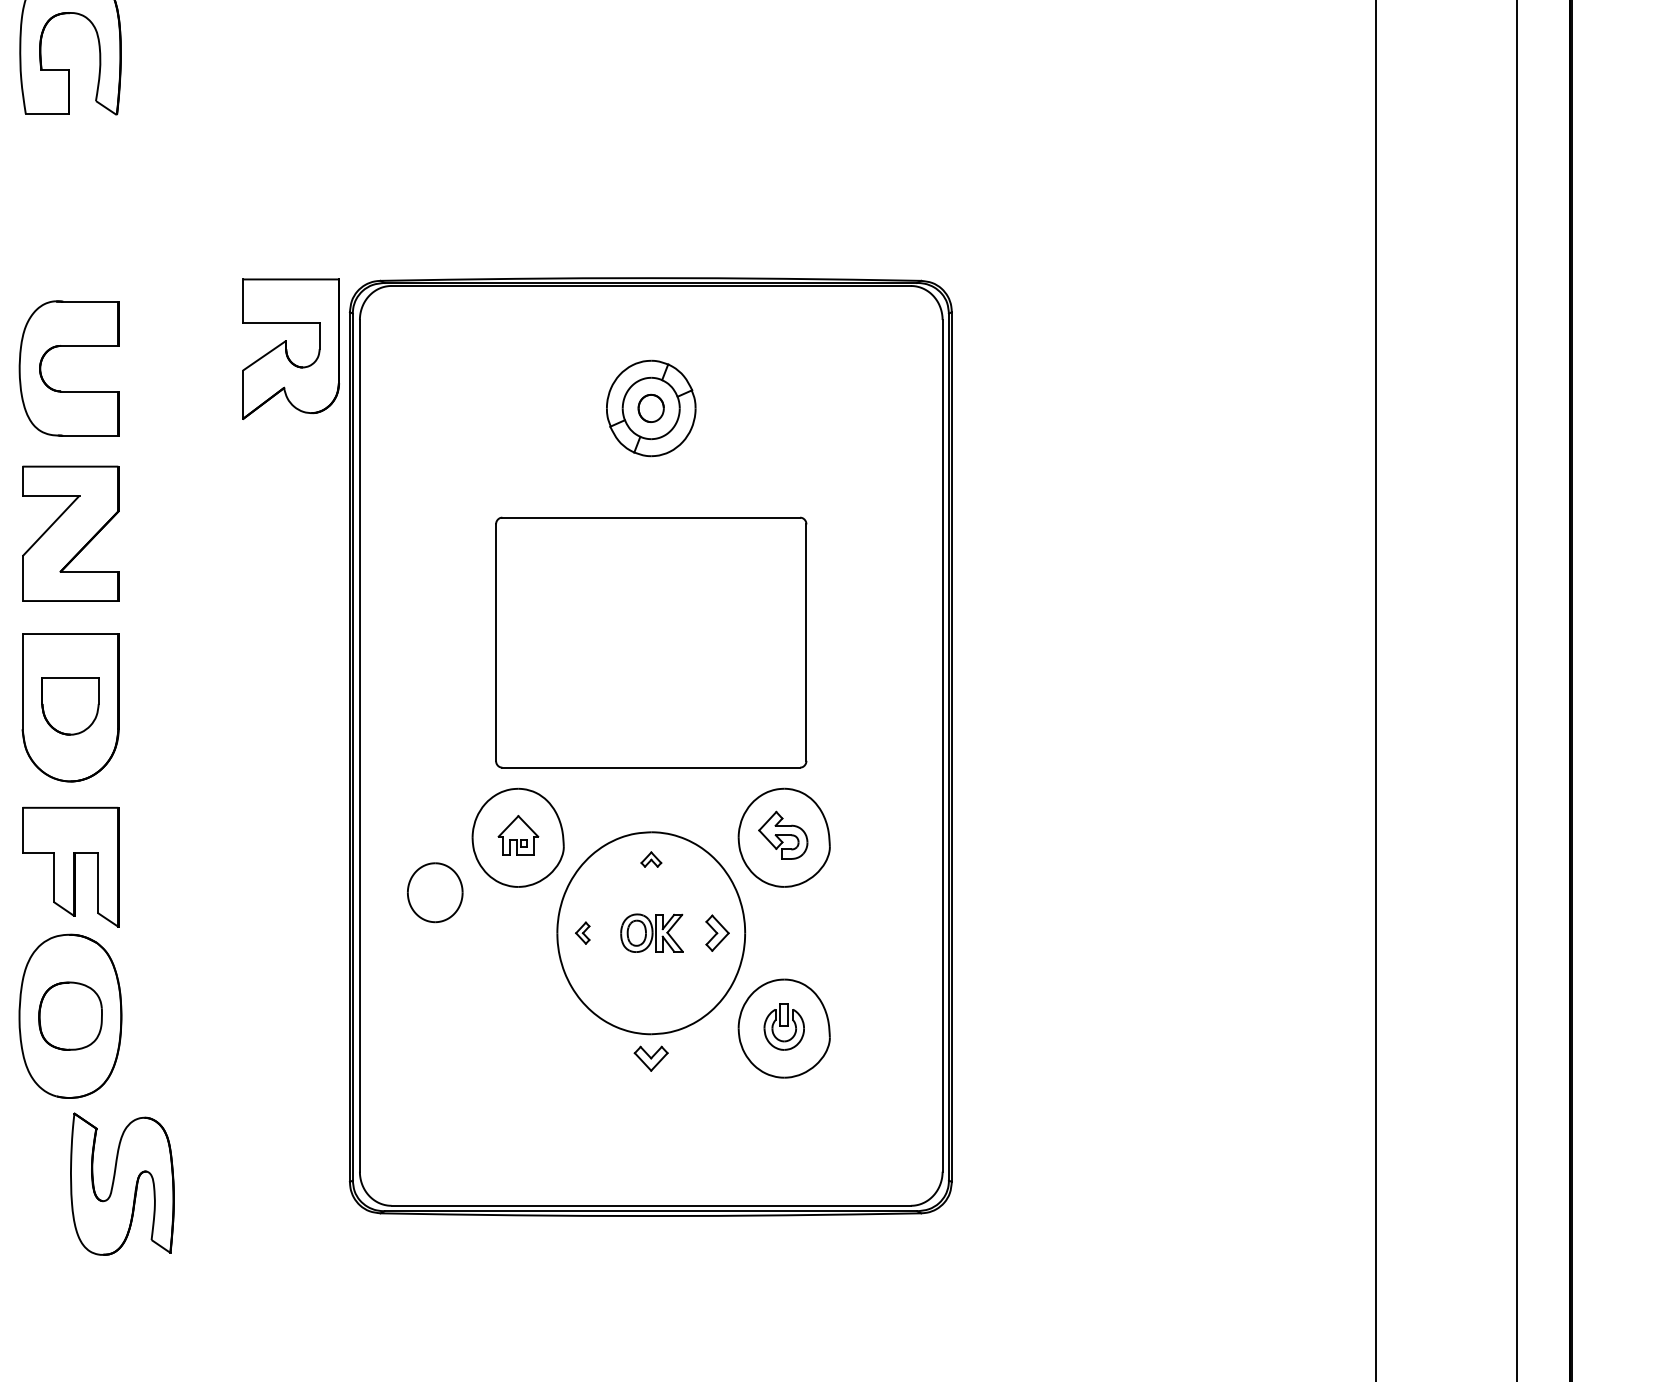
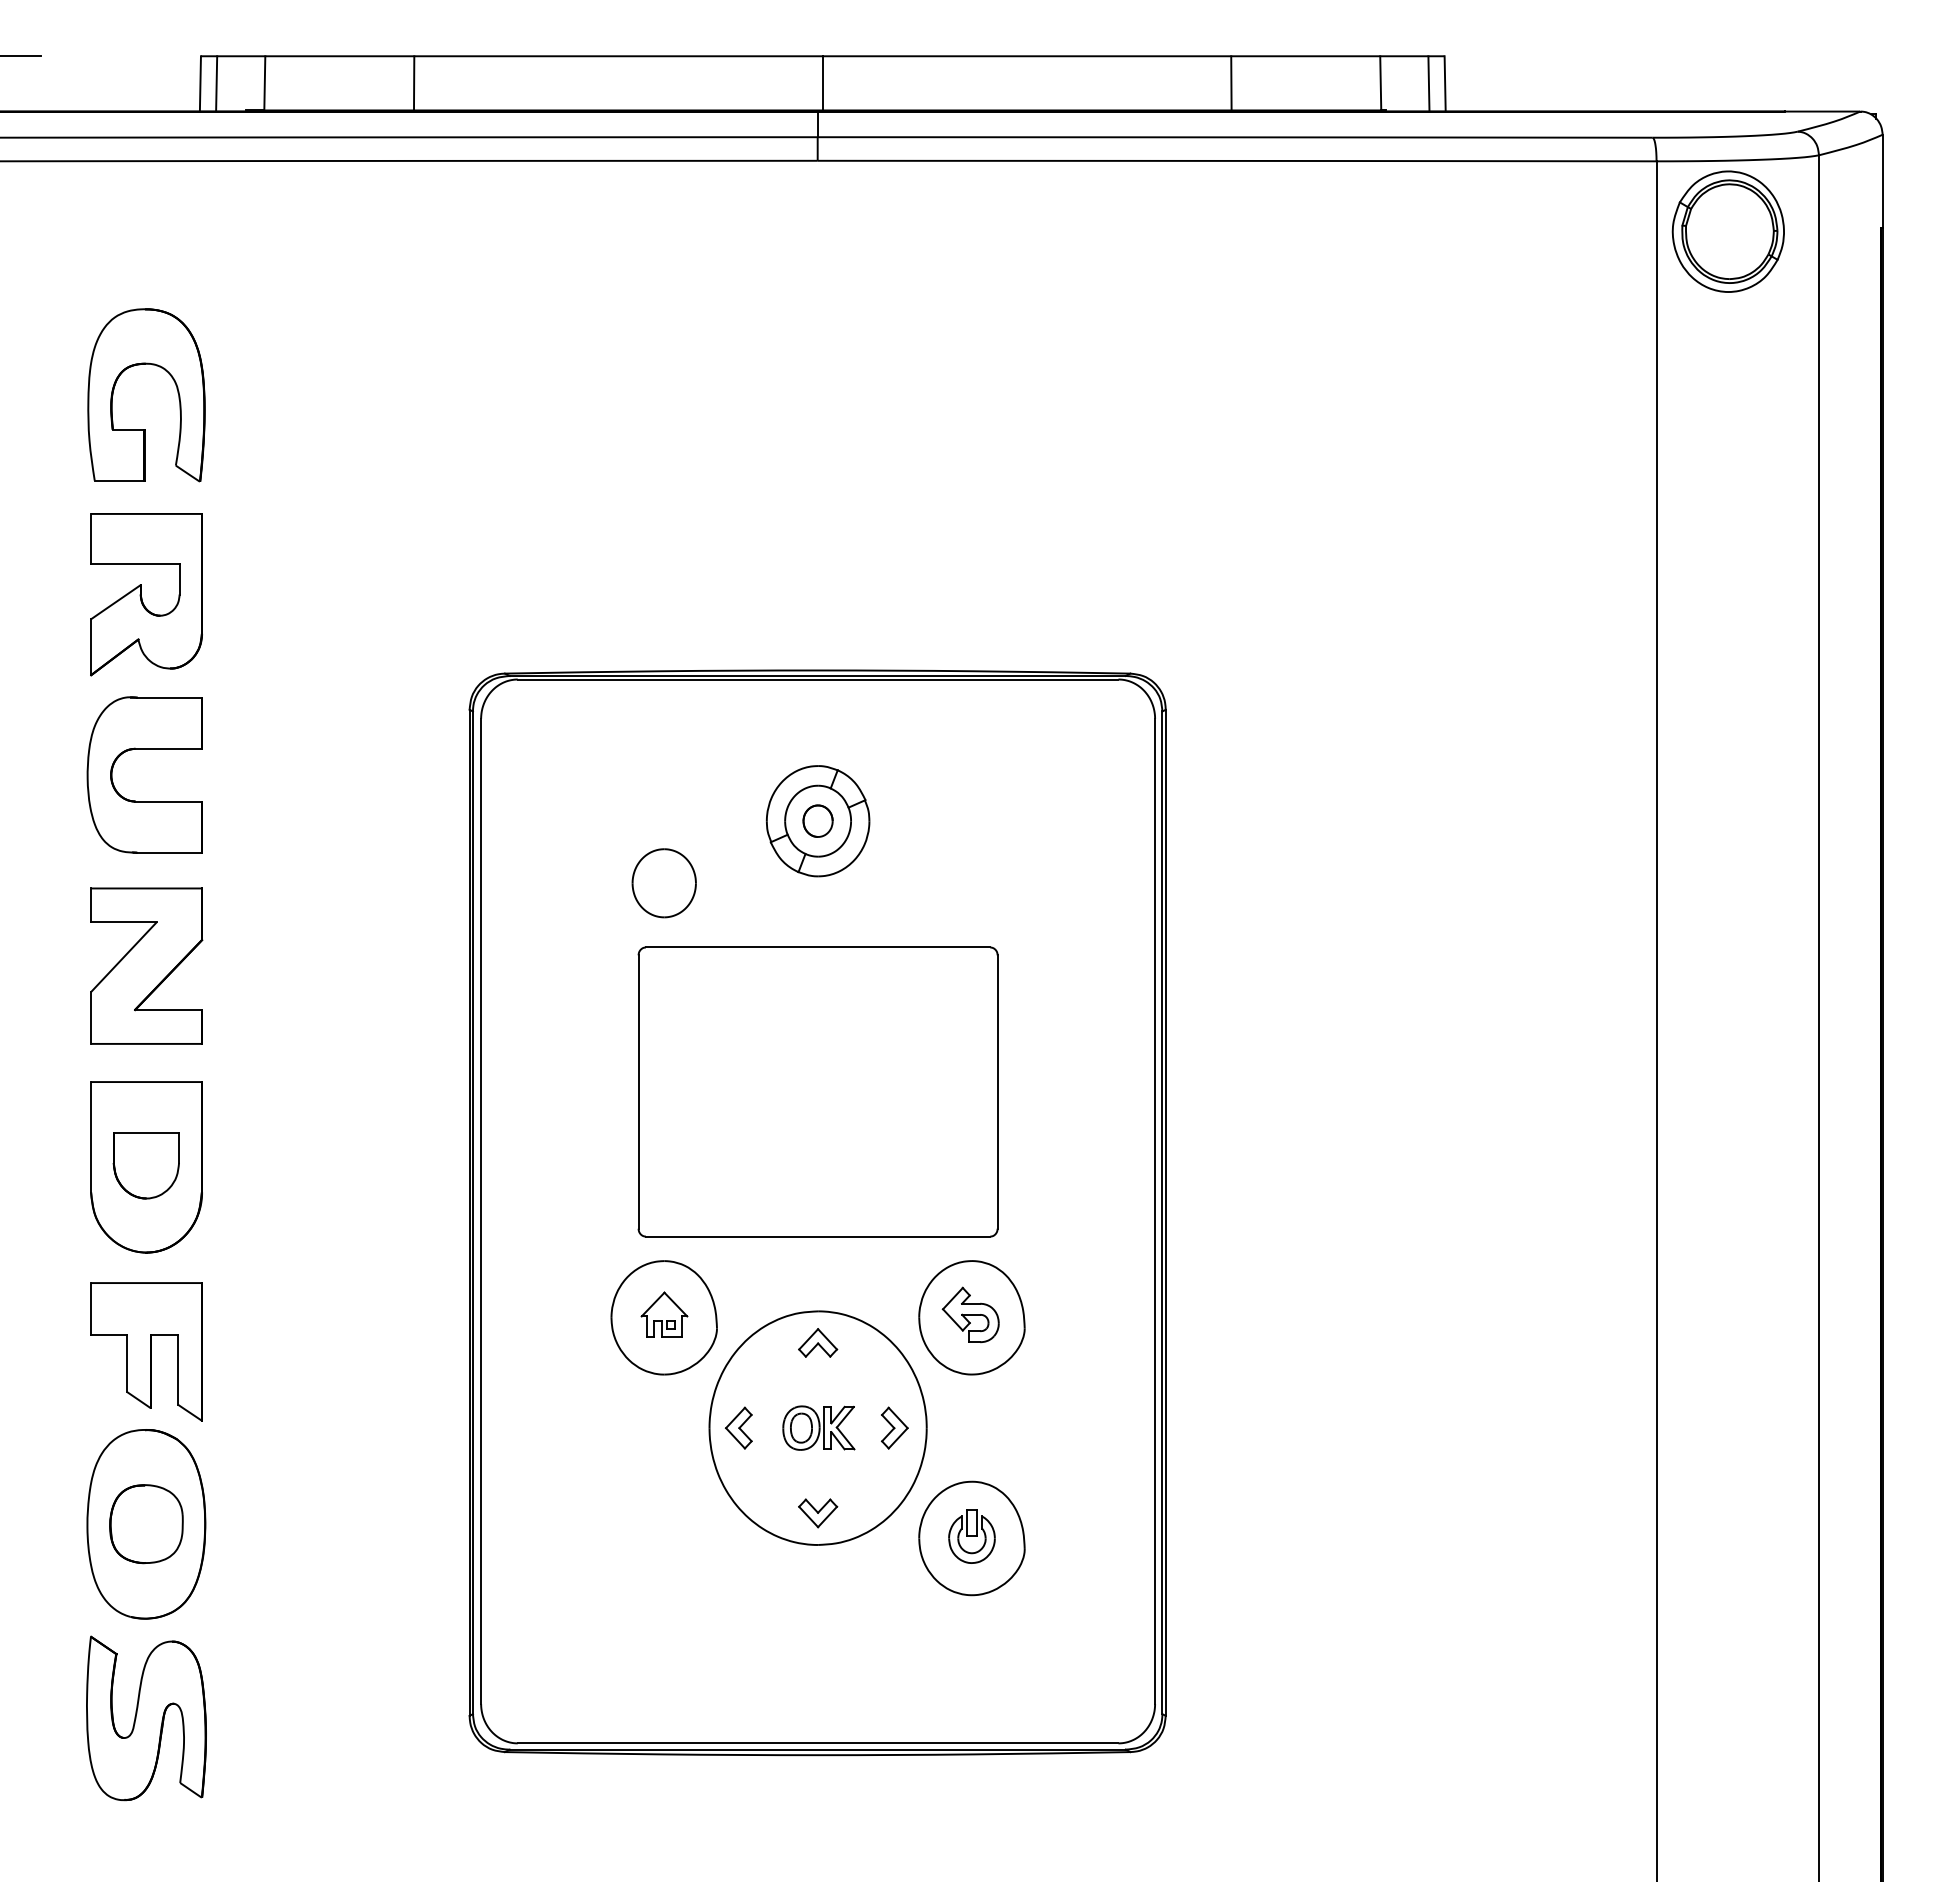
part: (291, 349) -> (146, 594), moved
part: (651, 859) -> (818, 1342), size x1.67
part: (434, 892) -> (663, 883), moved
part: (582, 932) -> (738, 1427), size x1.67
part: (651, 1058) -> (818, 1513), moved
part: (122, 1184) -> (146, 1718), moved

